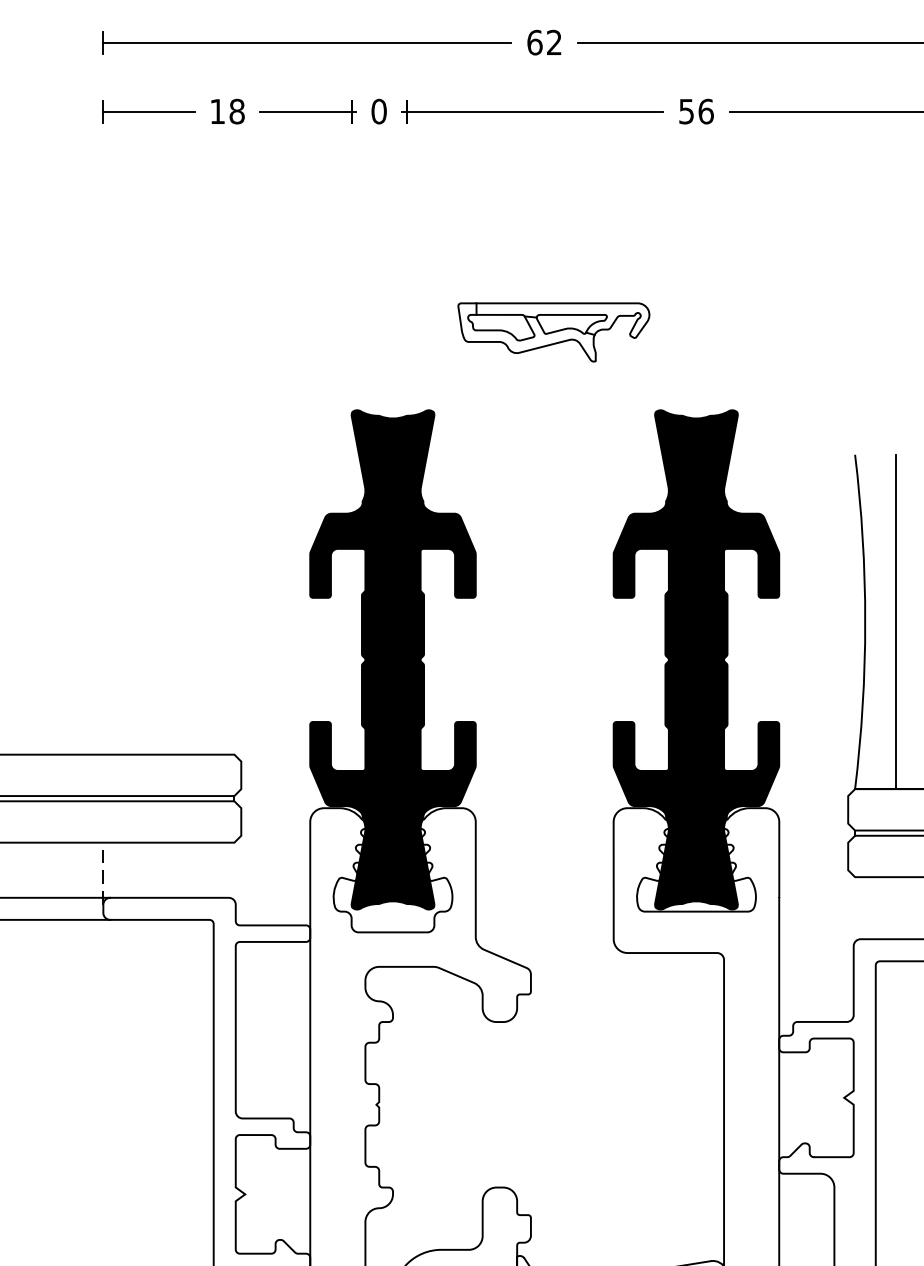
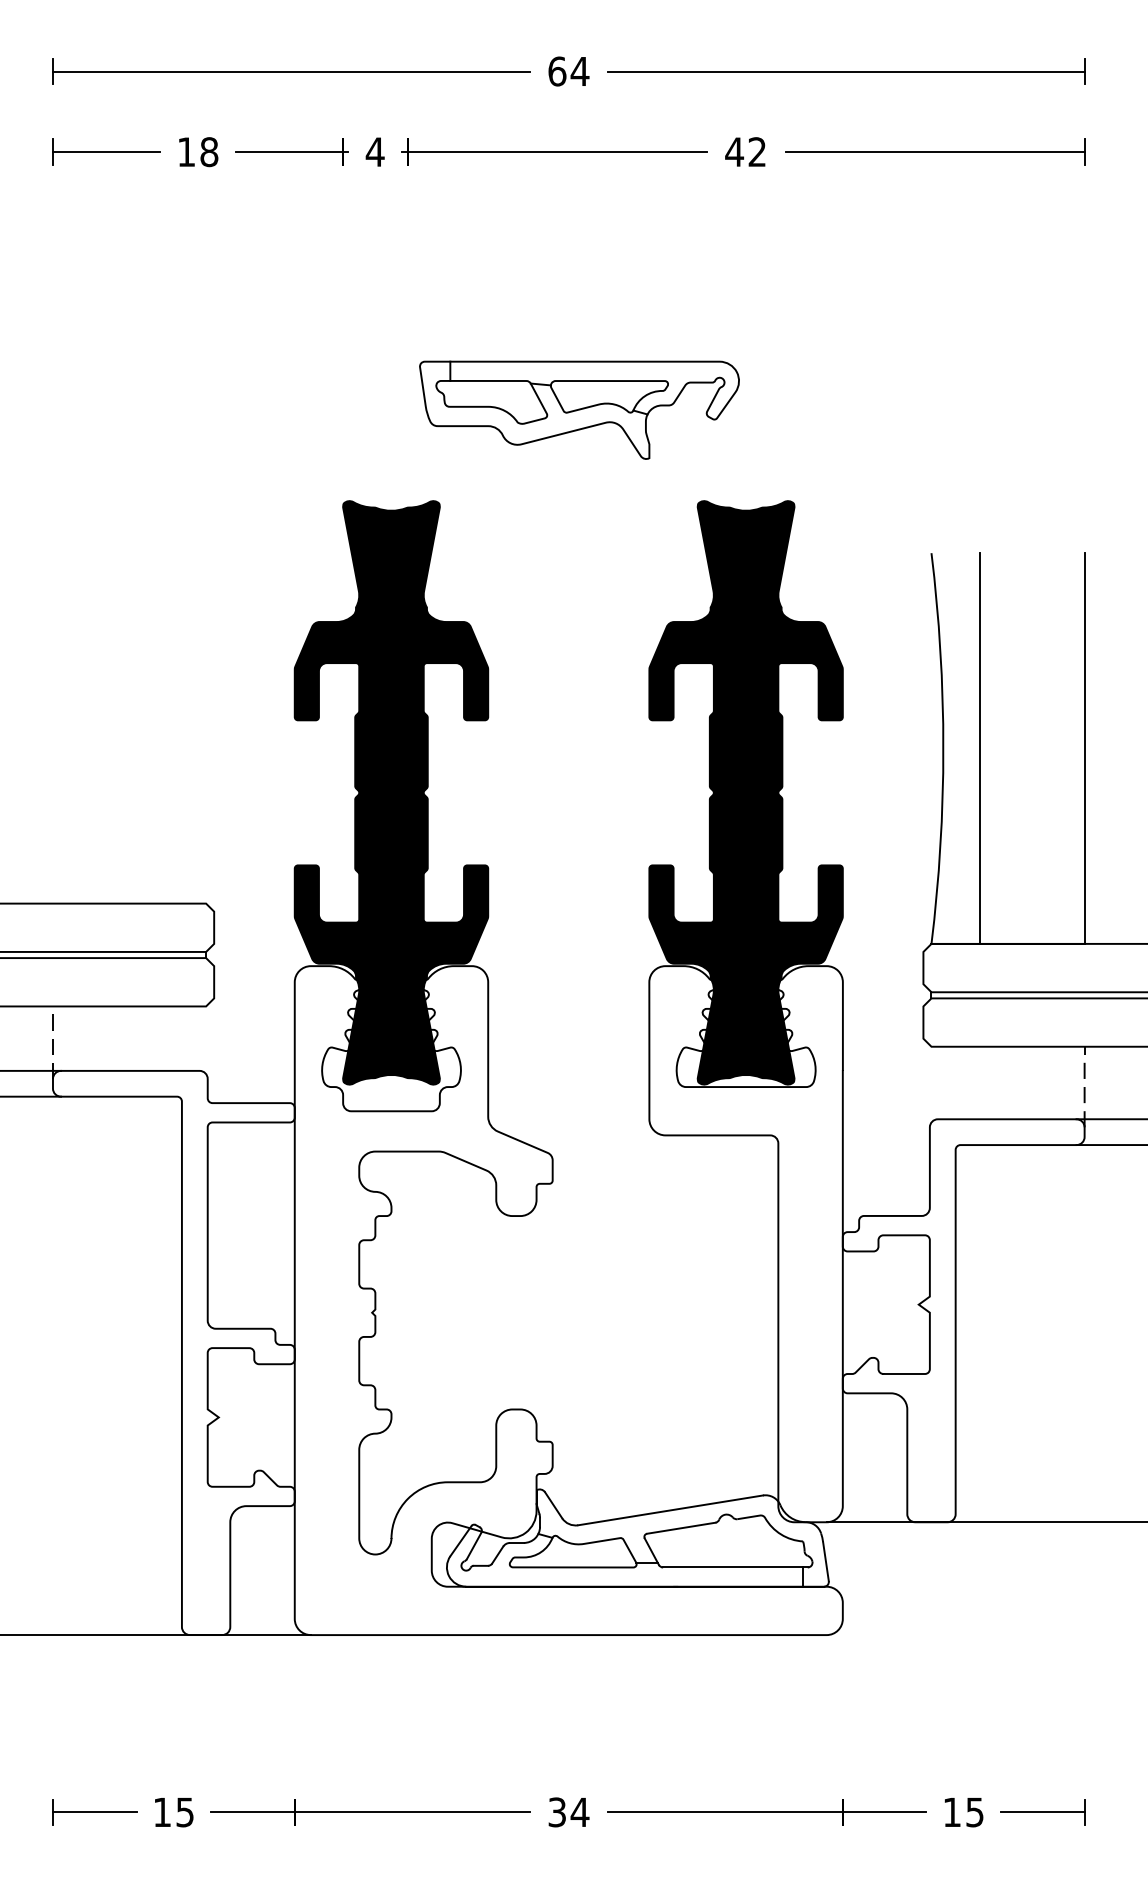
text: (553, 41) -> (579, 70), 62 -> 64
text: (378, 111) -> (374, 152), 0 -> 4
text: (695, 111) -> (745, 152), 56 -> 42
part: (553, 331) -> (579, 409), size x1.43

